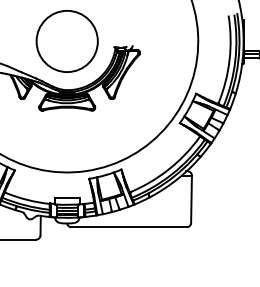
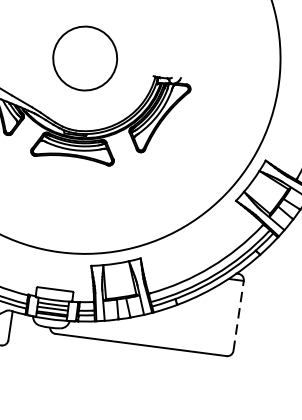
circle: (66, 41) -> (84, 58), size x0.7
line: (191, 199) -> (238, 316), solid -> dashed

